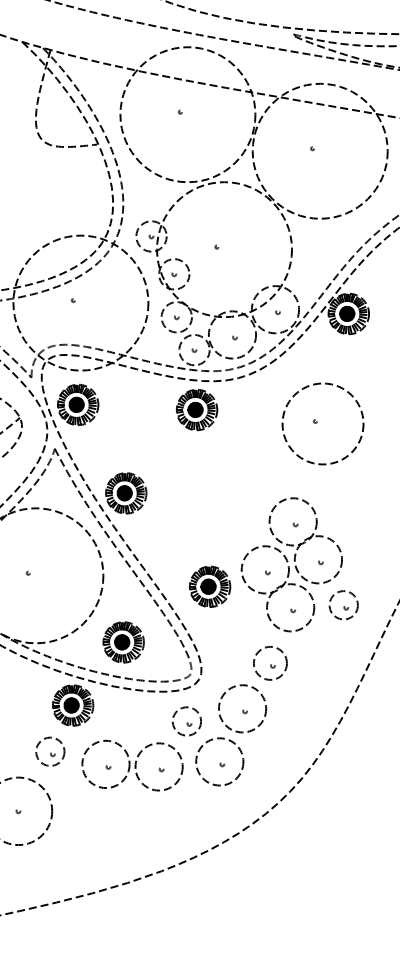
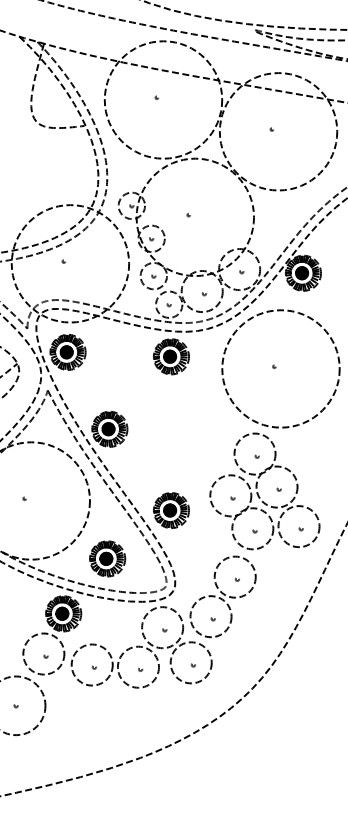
circle: (322, 423) -> (280, 368), size x1.67
part: (209, 586) -> (170, 510), moved
circle: (343, 604) -> (298, 525), size x1.67
circle: (270, 663) -> (235, 577), size x1.43
circle: (186, 721) -> (162, 627), size x1.67
circle: (50, 751) -> (43, 653), size x1.67

